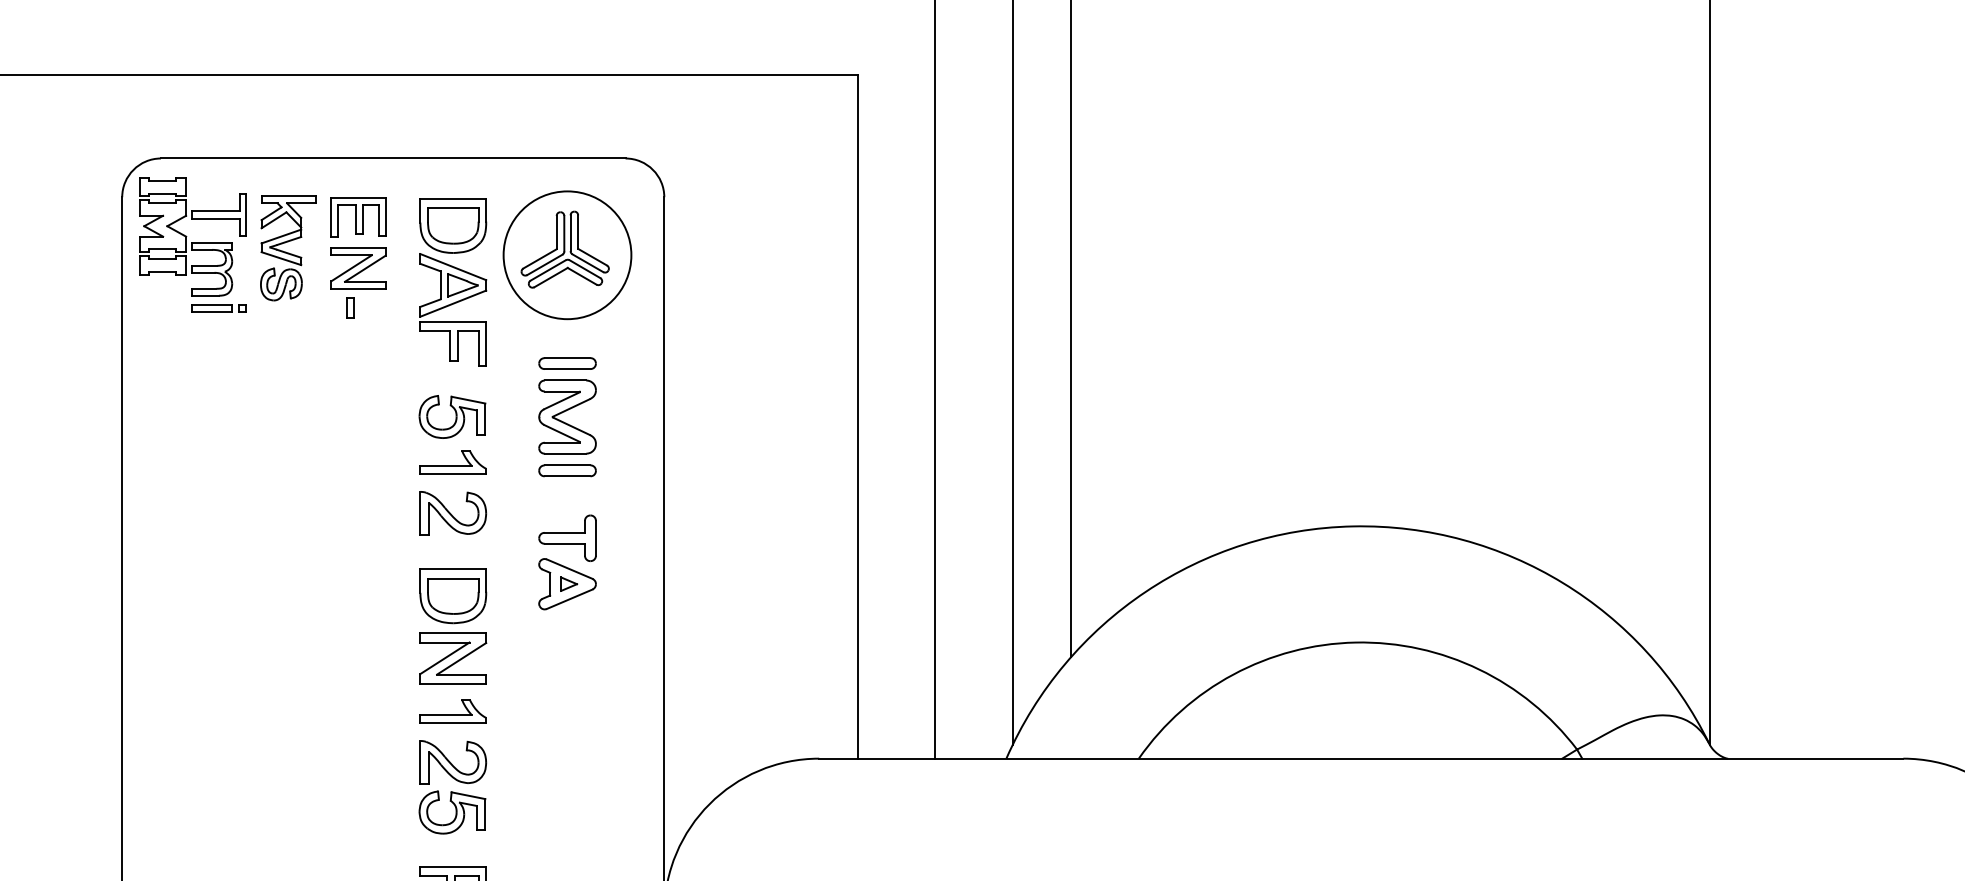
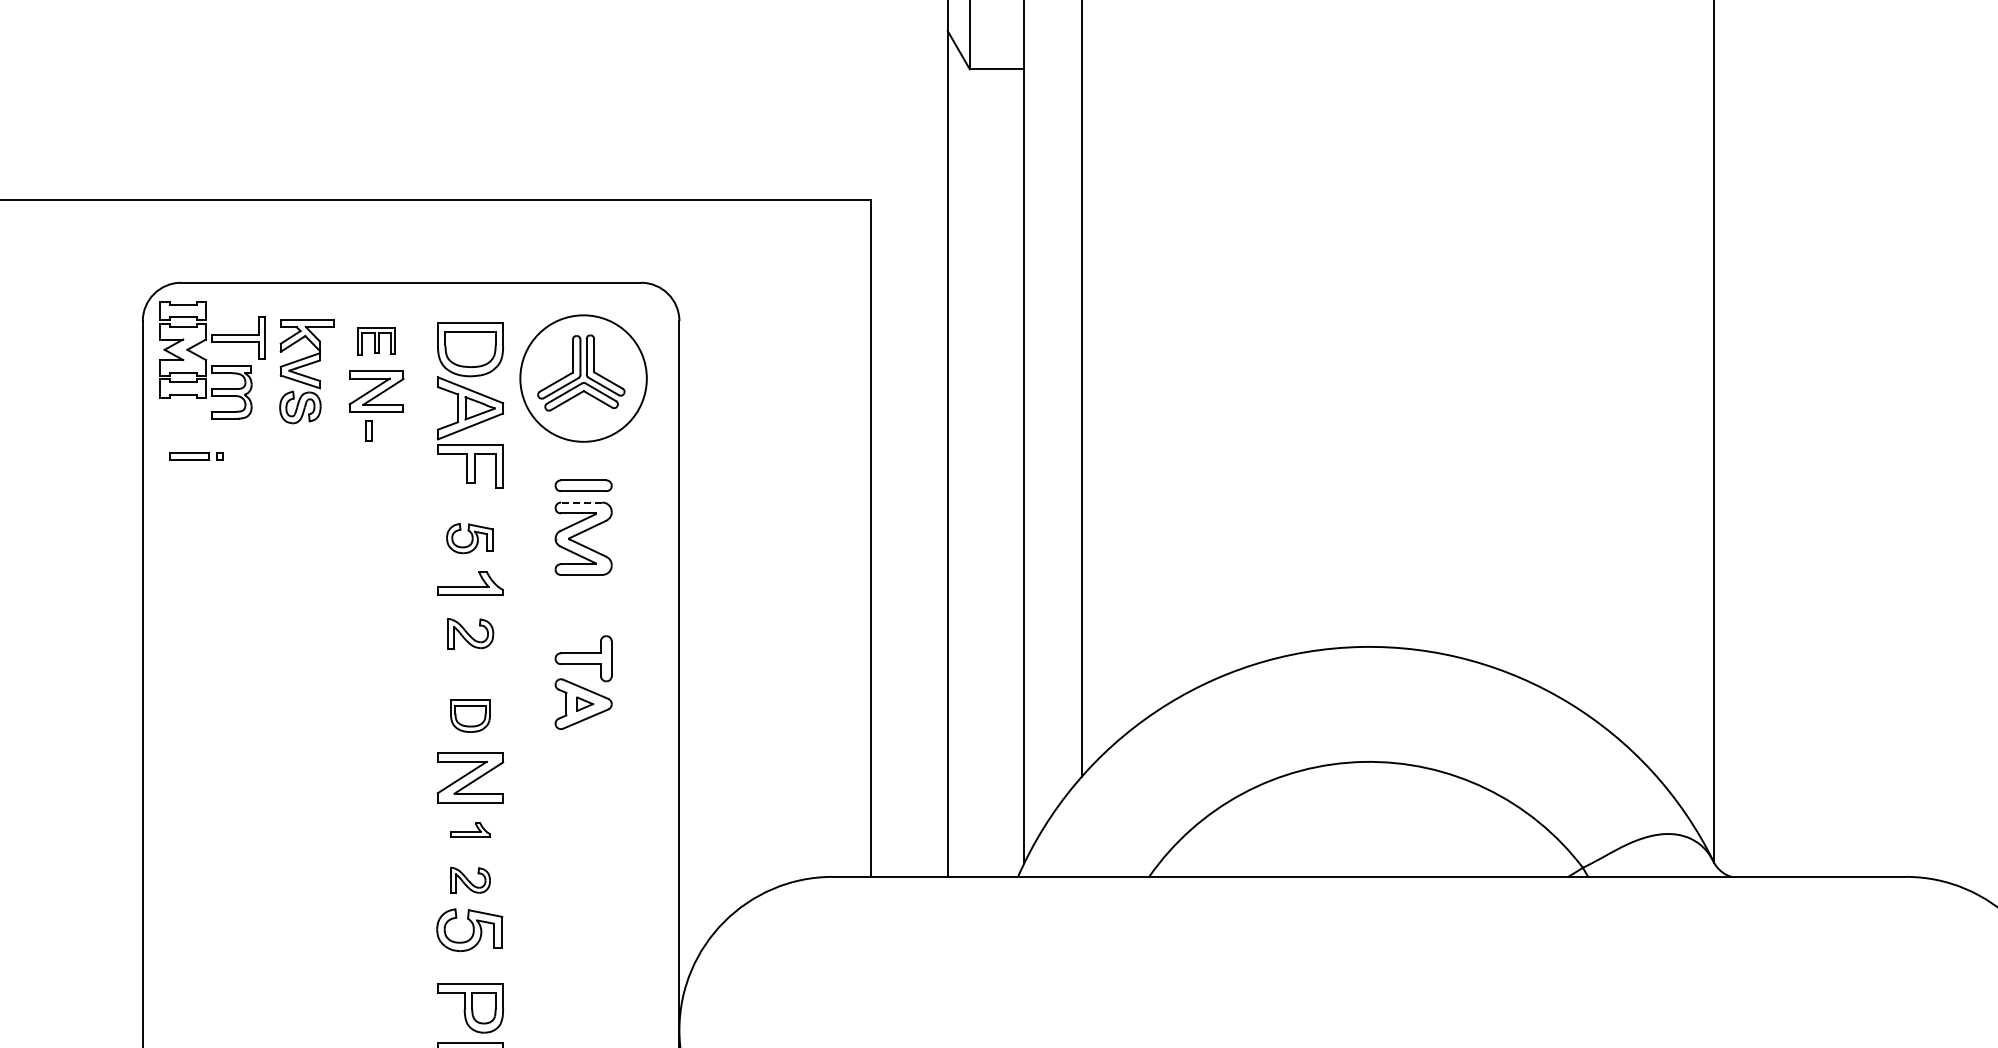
part: (358, 217) -> (376, 341), size x0.7
part: (218, 308) -> (196, 456), moved
line: (565, 380) -> (581, 502), solid -> dashed
part: (452, 416) -> (469, 538), size x0.7
part: (567, 470) -> (583, 591), removed
part: (453, 512) -> (470, 633), size x0.7
part: (453, 595) -> (470, 715), size x0.6
part: (453, 711) -> (470, 830), size x0.6
part: (453, 762) -> (470, 880), size x0.6

